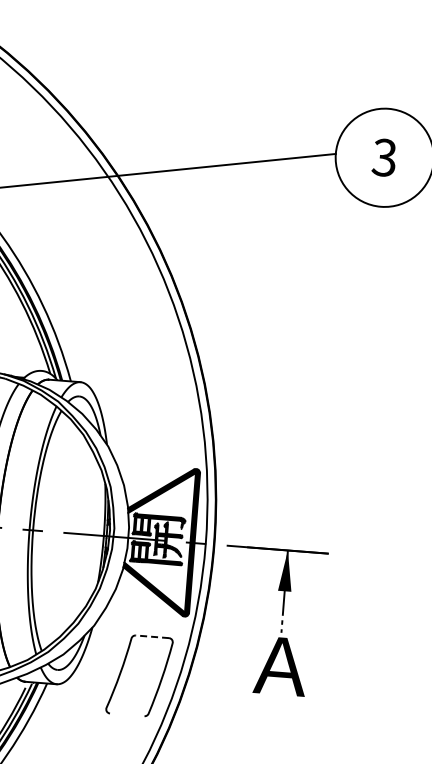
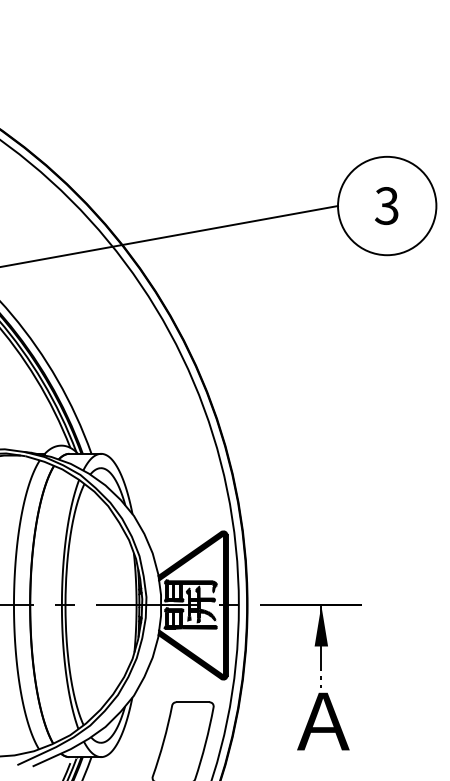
line: (151, 636) -> (192, 702), dashed -> solid

